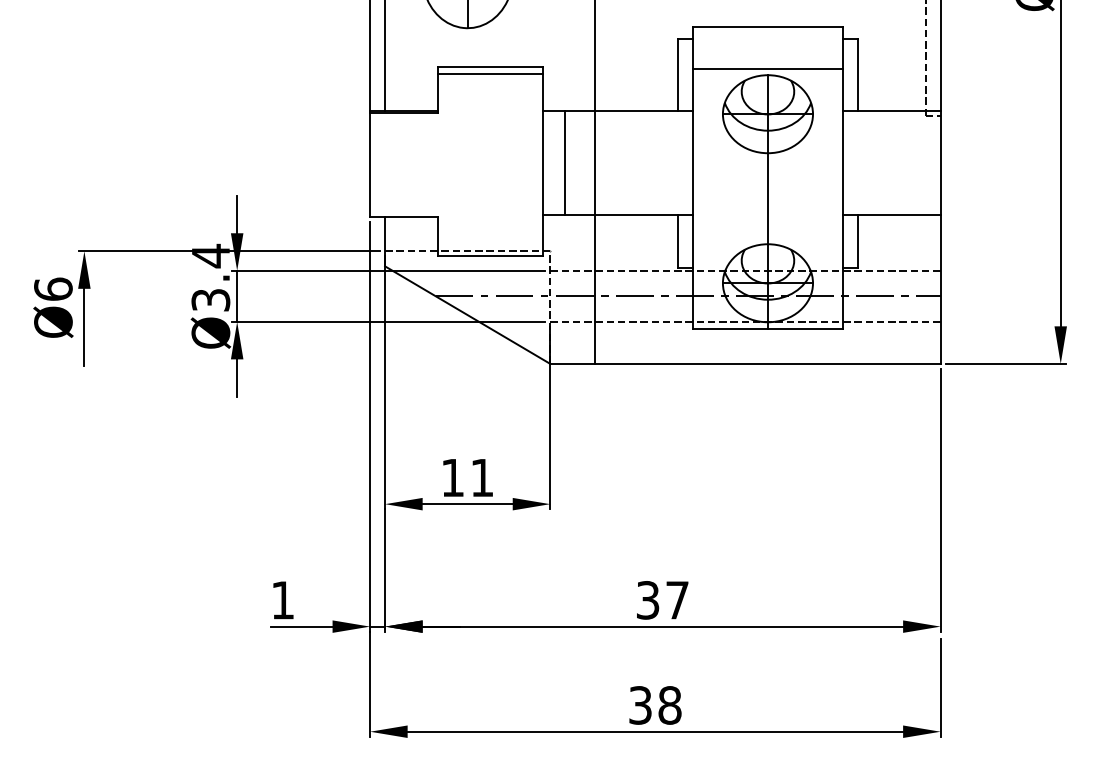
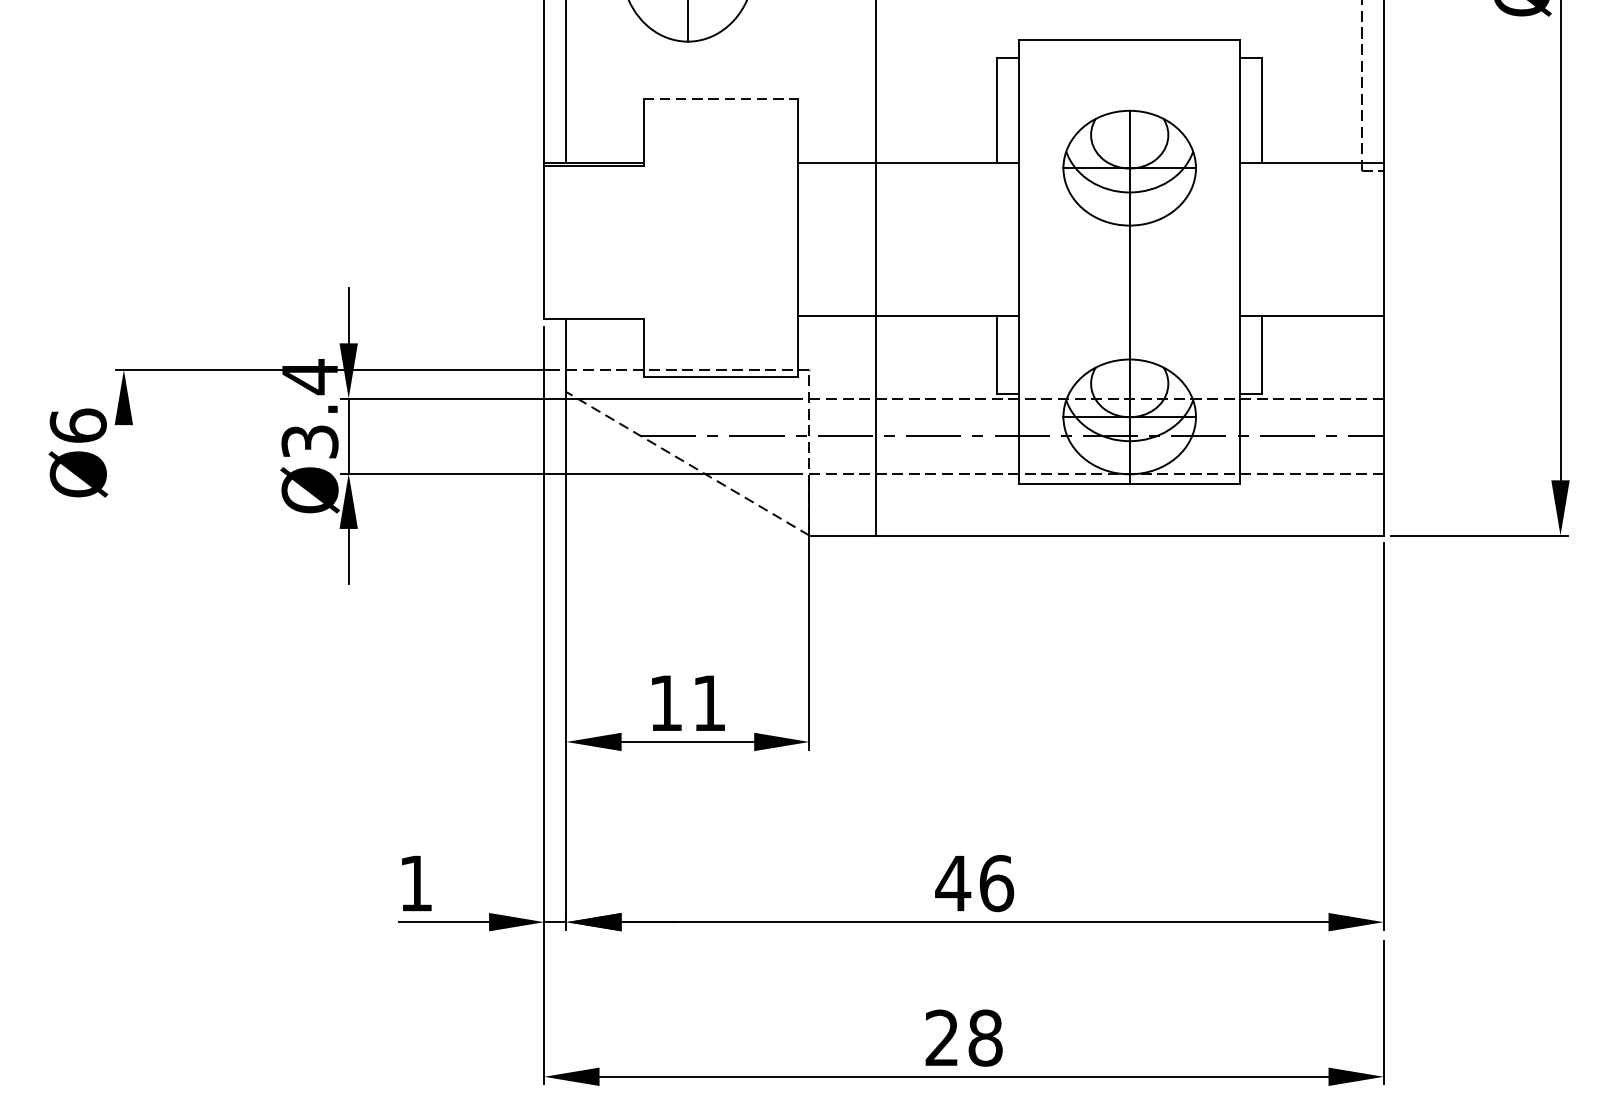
line: (490, 66) -> (721, 97), solid -> dashed
line: (767, 68) -> (1129, 100), removed
line: (489, 73) -> (719, 108), removed
line: (565, 162) -> (831, 239), removed
line: (467, 315) -> (687, 464), solid -> dashed
line: (84, 327) -> (124, 482), removed
text: (662, 600) -> (974, 883), 37 -> 46
text: (640, 705) -> (942, 1038), 38 -> 28

